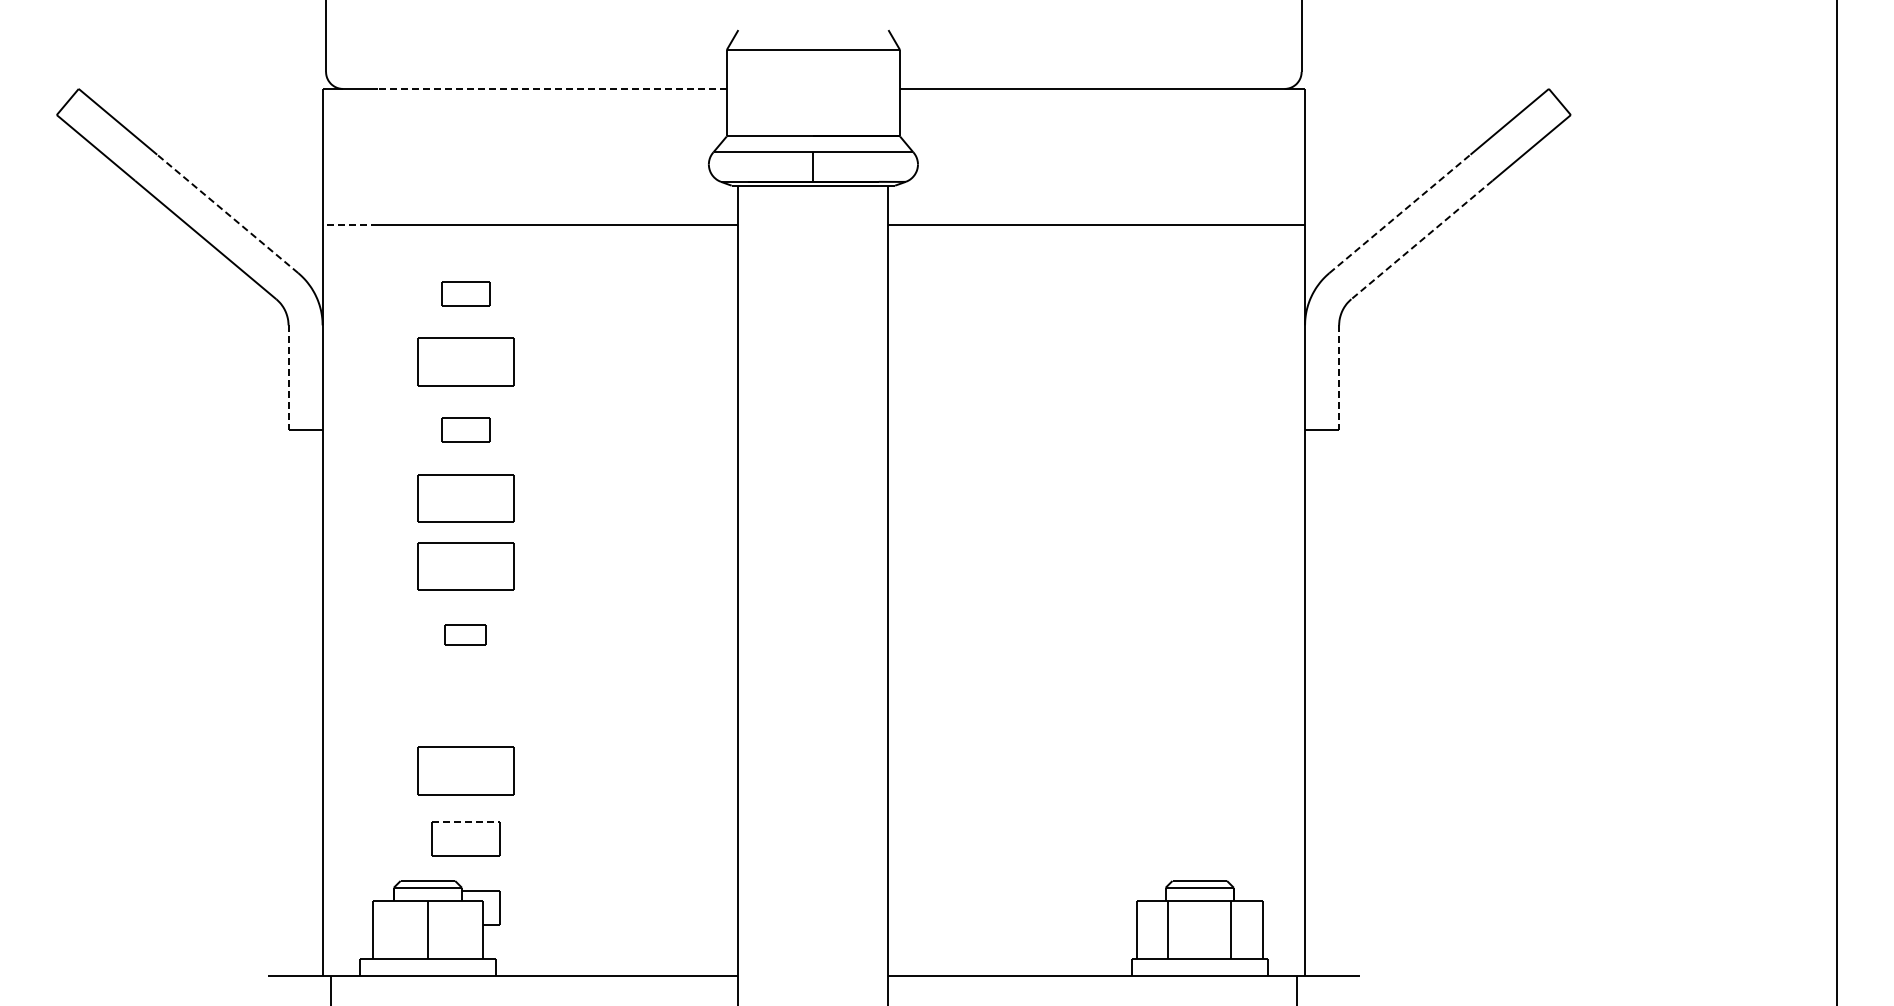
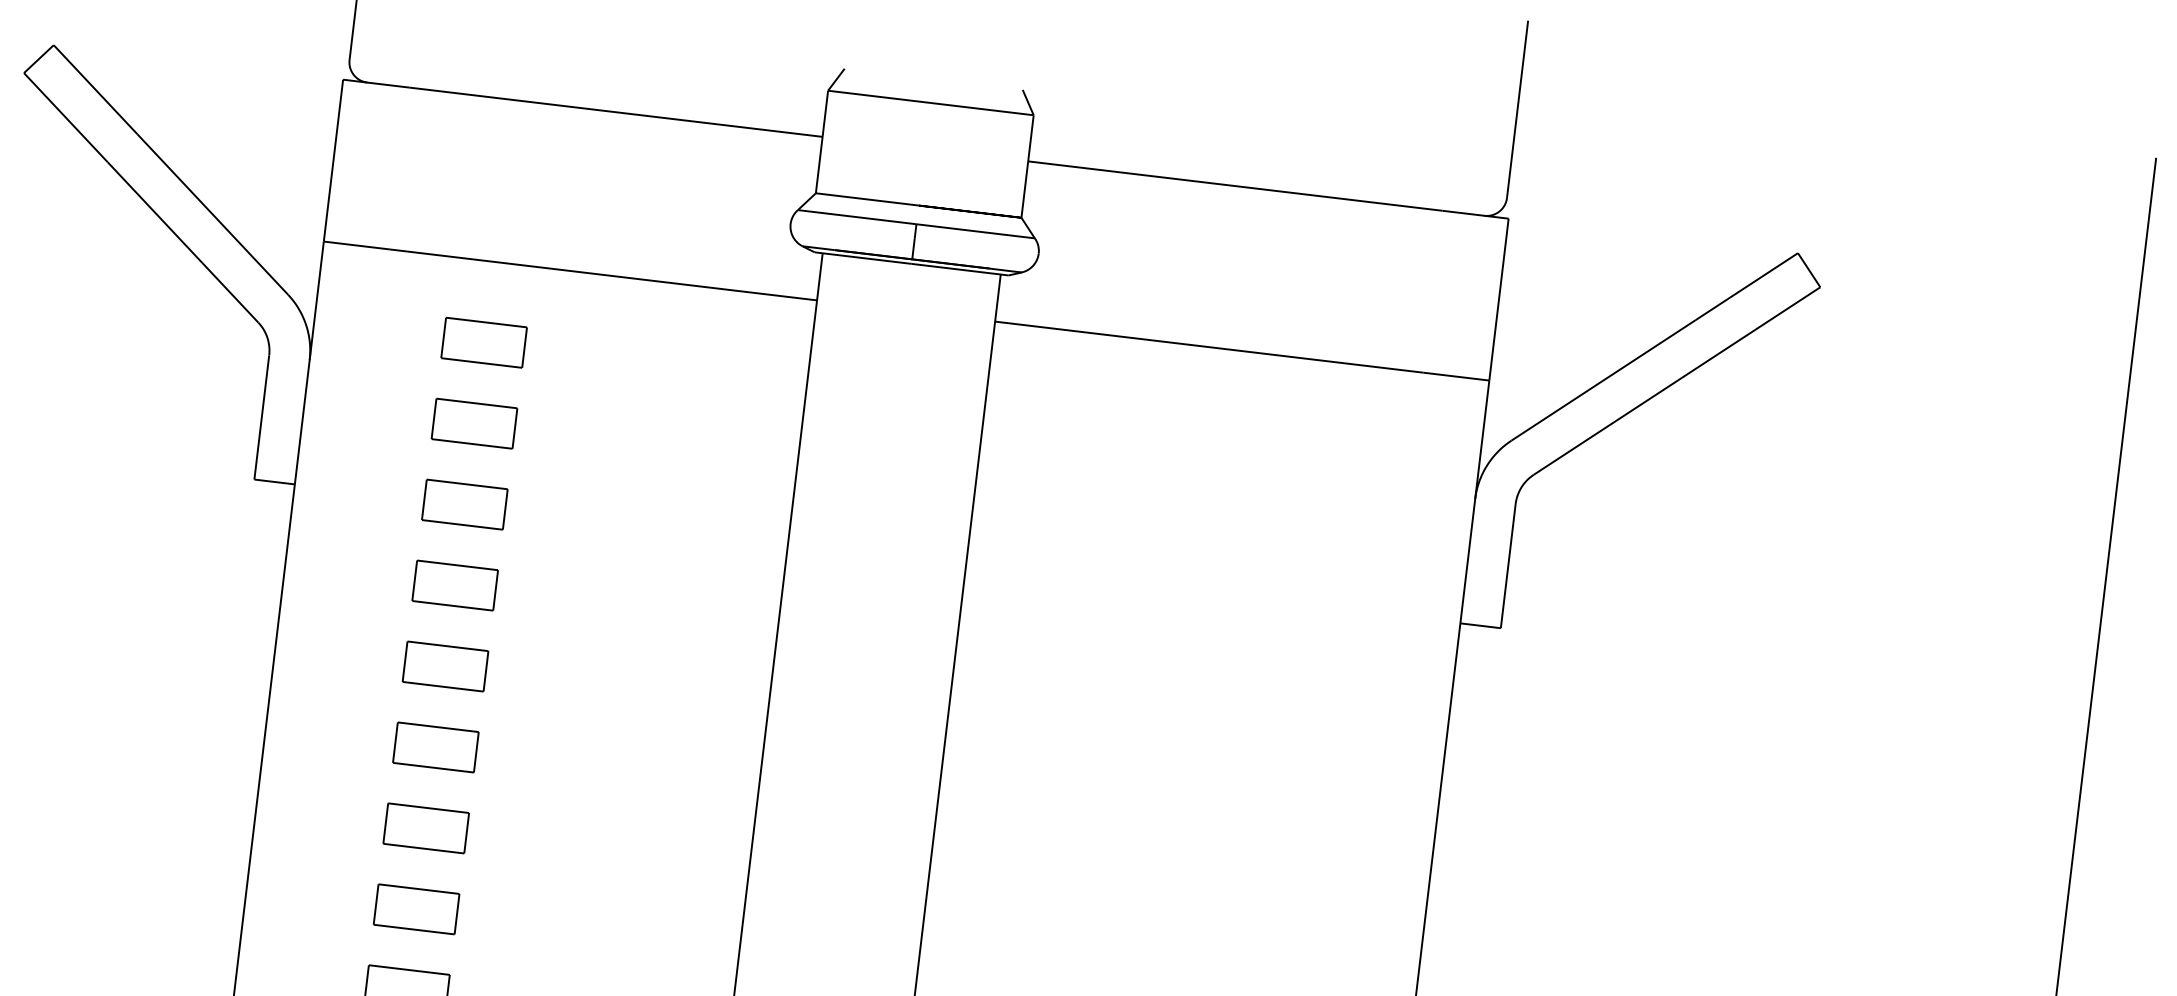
line: (552, 88) -> (615, 111), dashed -> solid
line: (227, 213) -> (212, 214), dashed -> solid
line: (1400, 213) -> (1604, 379), dashed -> solid
line: (350, 225) -> (356, 245), dashed -> solid
line: (1421, 240) -> (1625, 414), dashed -> solid
part: (465, 293) -> (483, 342), size x1.43
part: (465, 361) -> (474, 423), size x0.71
line: (288, 378) -> (261, 418), dashed -> solid
line: (1339, 378) -> (1508, 567), dashed -> solid
part: (465, 429) -> (464, 503), size x1.43
part: (465, 497) -> (454, 584), size x0.71
part: (465, 566) -> (445, 666), size x0.71
part: (465, 634) -> (435, 747), size x1.67
part: (465, 702) -> (425, 827), added
part: (465, 770) -> (416, 908), size x0.71
line: (466, 822) -> (410, 970), dashed -> solid

